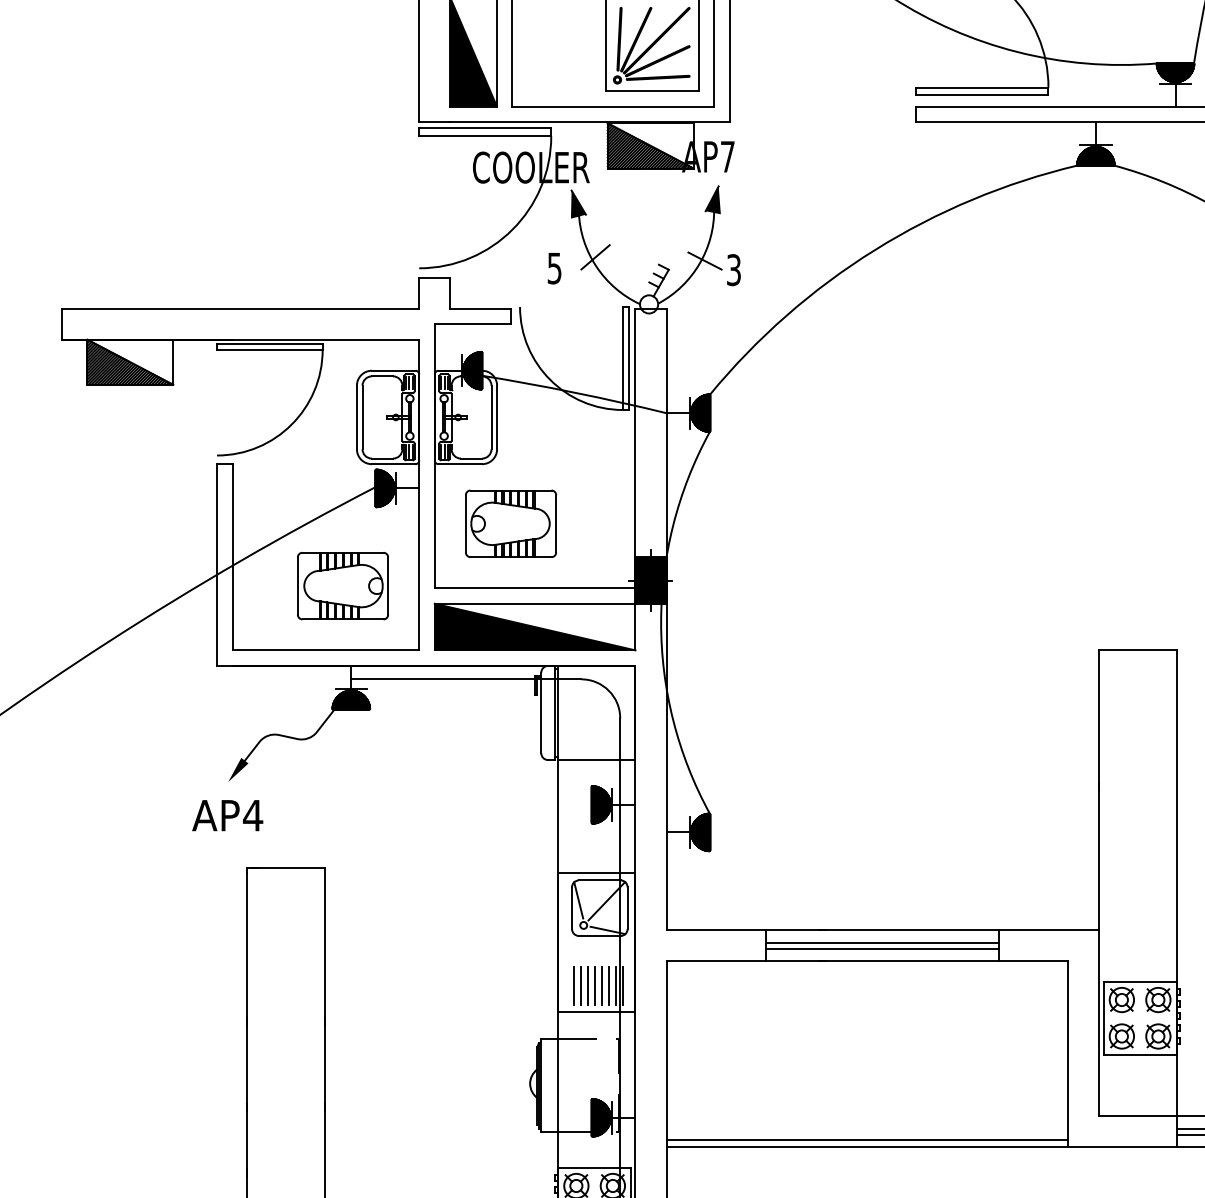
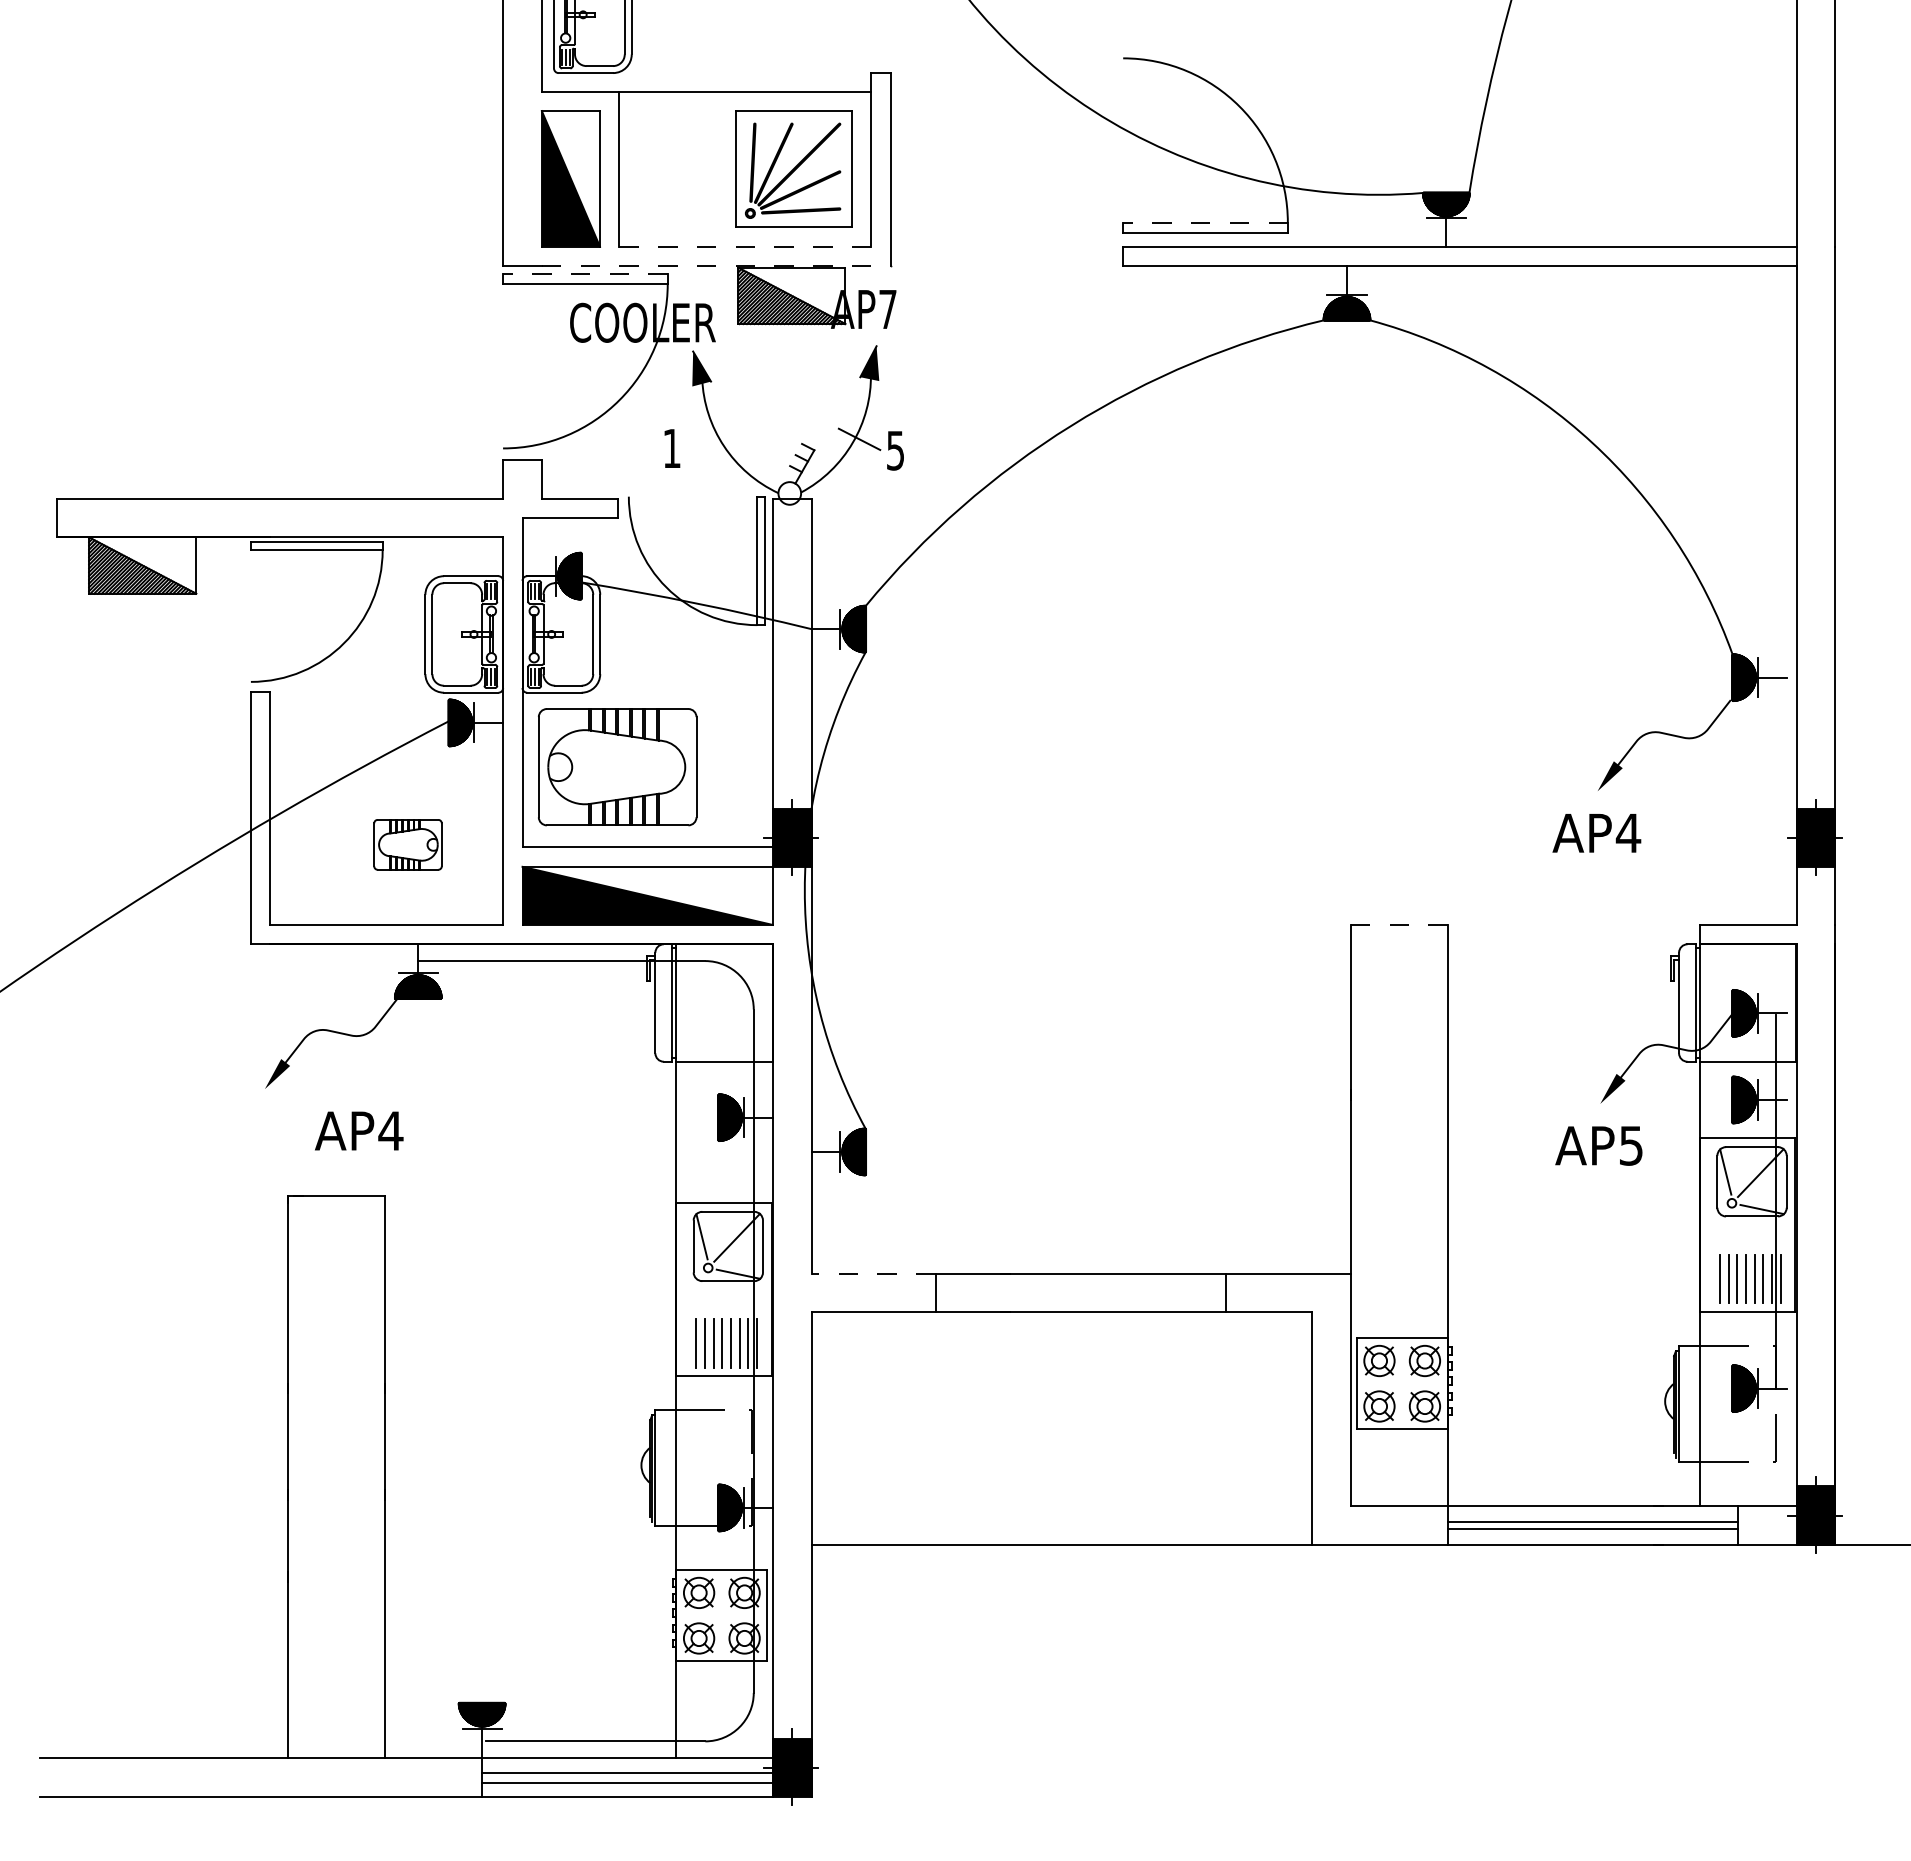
line: (982, 87) -> (1205, 223), solid -> dashed
line: (613, 106) -> (745, 246), solid -> dashed
line: (590, 122) -> (716, 266), solid -> dashed
line: (484, 128) -> (584, 274), solid -> dashed
line: (595, 257) -> (722, 434), removed
text: (554, 268) -> (671, 448), 5 -> 1
text: (733, 269) -> (895, 449), 3 -> 5
part: (510, 523) -> (617, 766), size x1.4
part: (342, 585) -> (407, 844), size x0.6
line: (1137, 650) -> (1398, 924), solid -> dashed
text: (227, 815) -> (359, 1130), moved
line: (716, 929) -> (873, 1273), solid -> dashed
line: (882, 942) -> (1080, 1289), removed
line: (882, 949) -> (1080, 1297), removed
line: (866, 1139) -> (1061, 1535), removed

